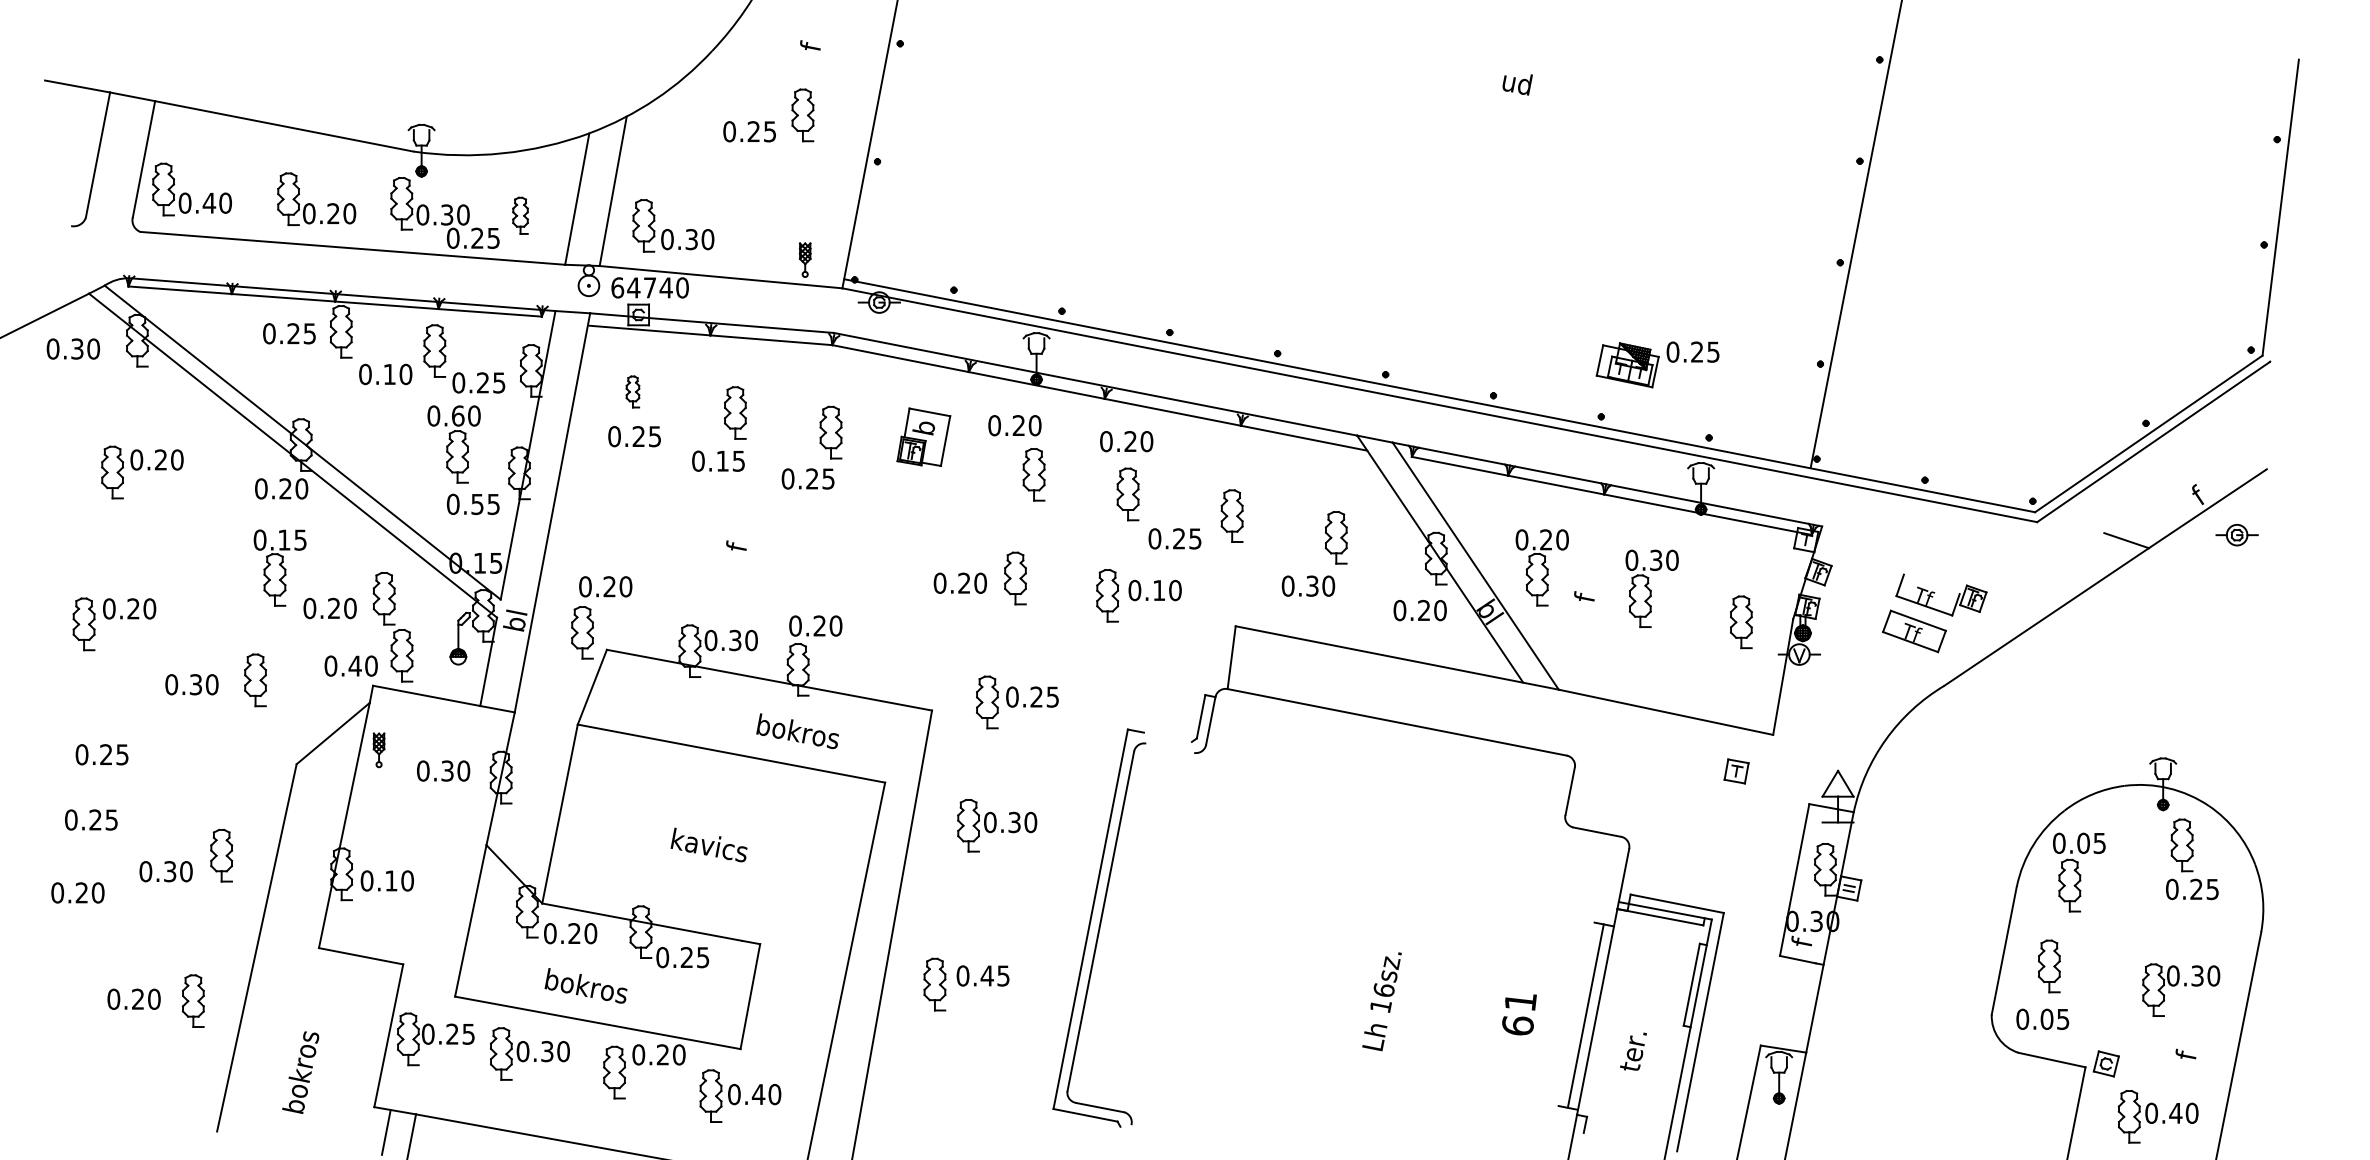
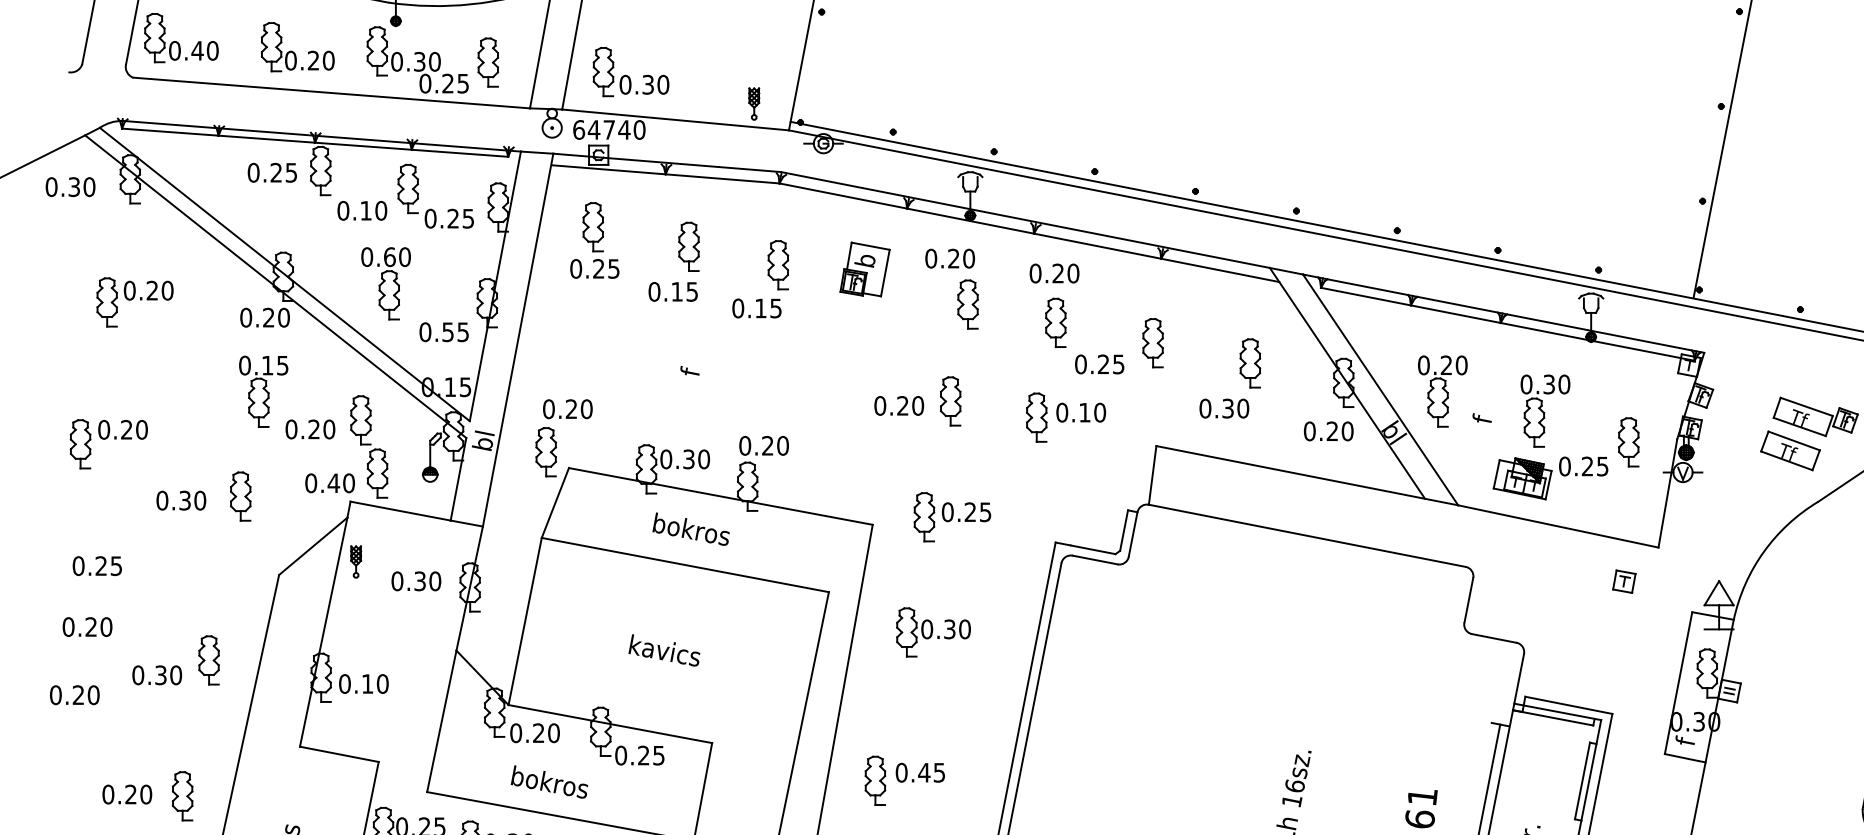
part: (520, 215) -> (488, 62), size x1.43
part: (1657, 364) -> (1550, 478), moved
part: (632, 391) -> (592, 226), size x1.67
part: (453, 444) -> (385, 283), moved
text: (812, 478) -> (761, 308), 0.25 -> 0.15
line: (1931, 584) -> (1806, 407), added
text: (797, 731) -> (690, 529), moved
line: (1167, 736) -> (1092, 549), added
line: (1170, 747) -> (1095, 559), added
text: (111, 819) -> (106, 626), 0.25 -> 0.20

